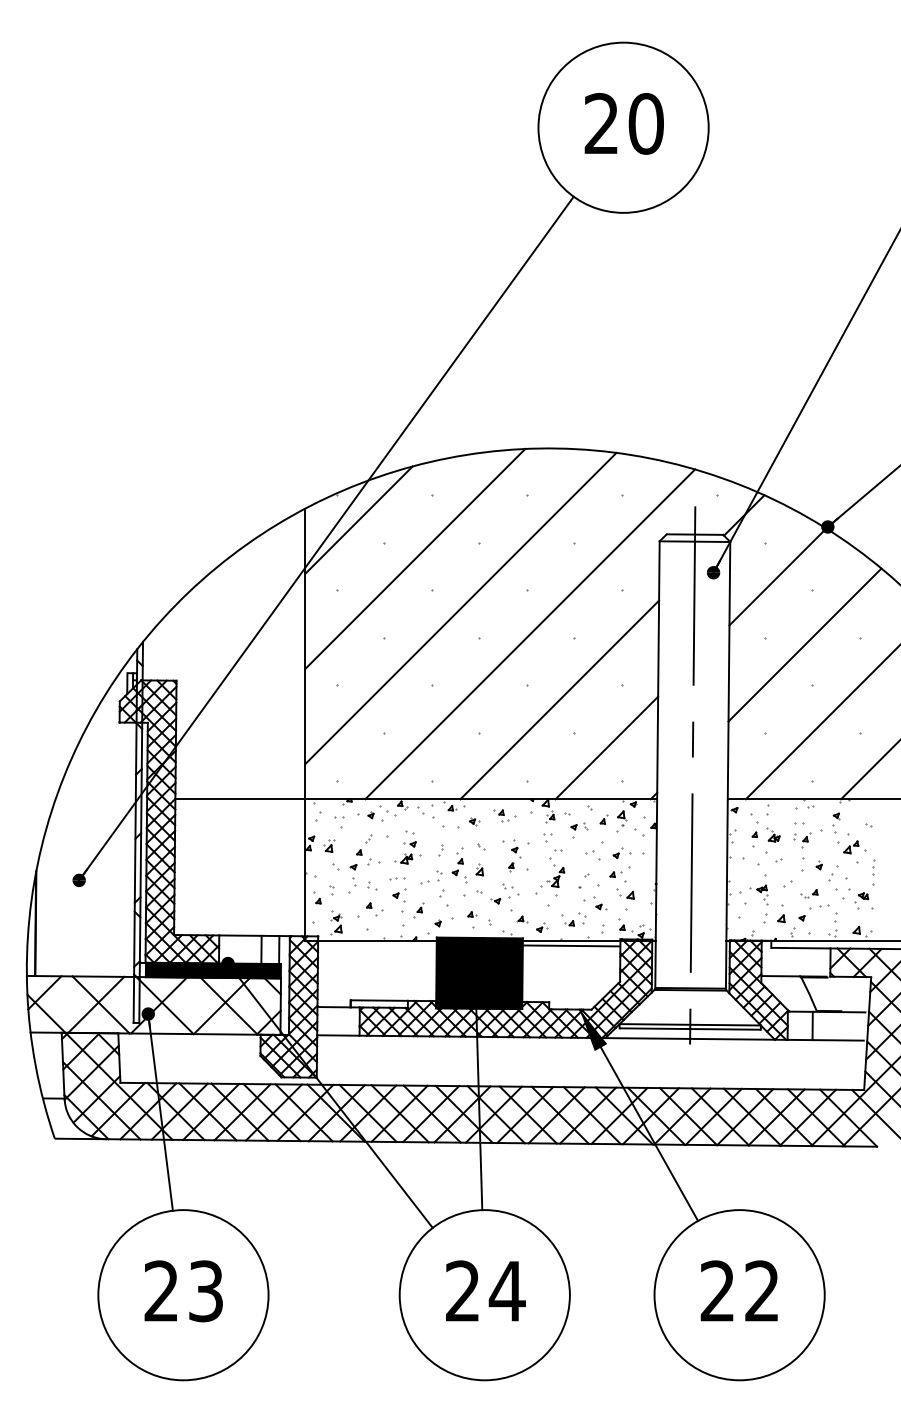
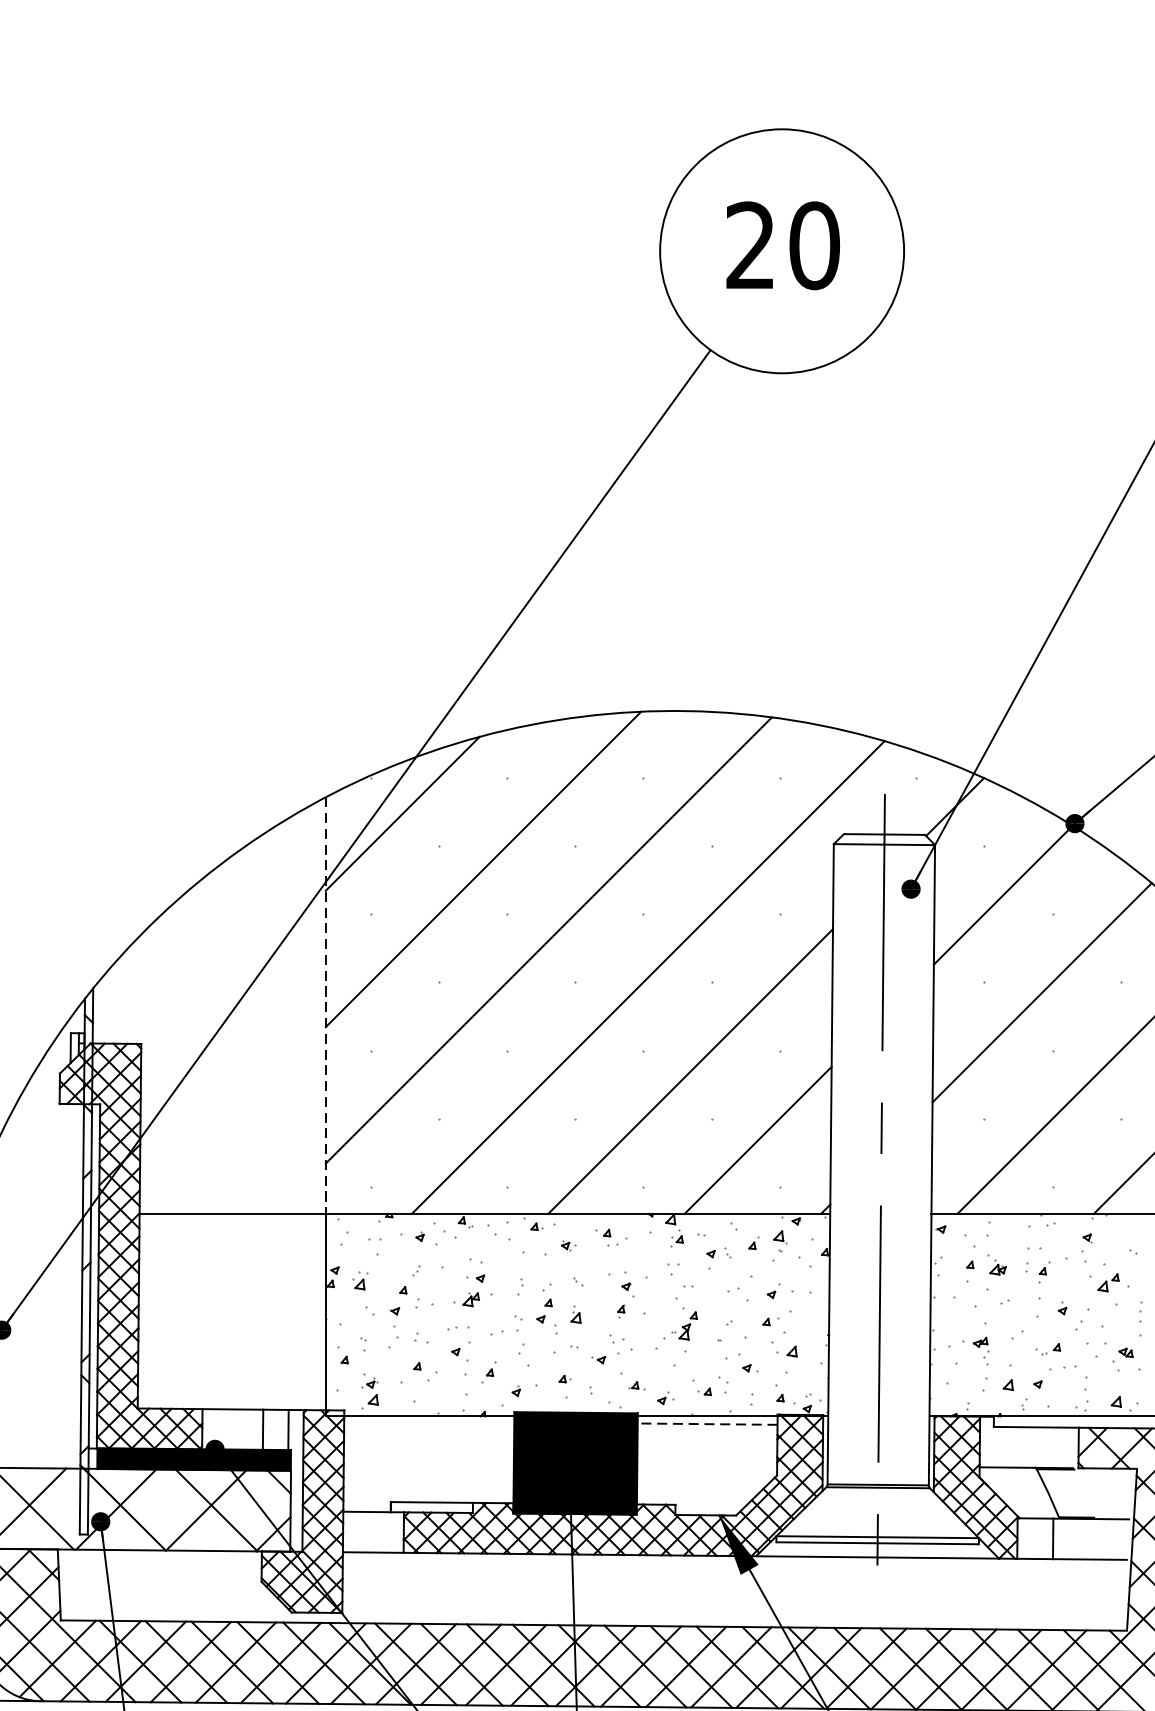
line: (305, 654) -> (326, 1006), solid -> dashed
line: (571, 945) -> (707, 1423), solid -> dashed

